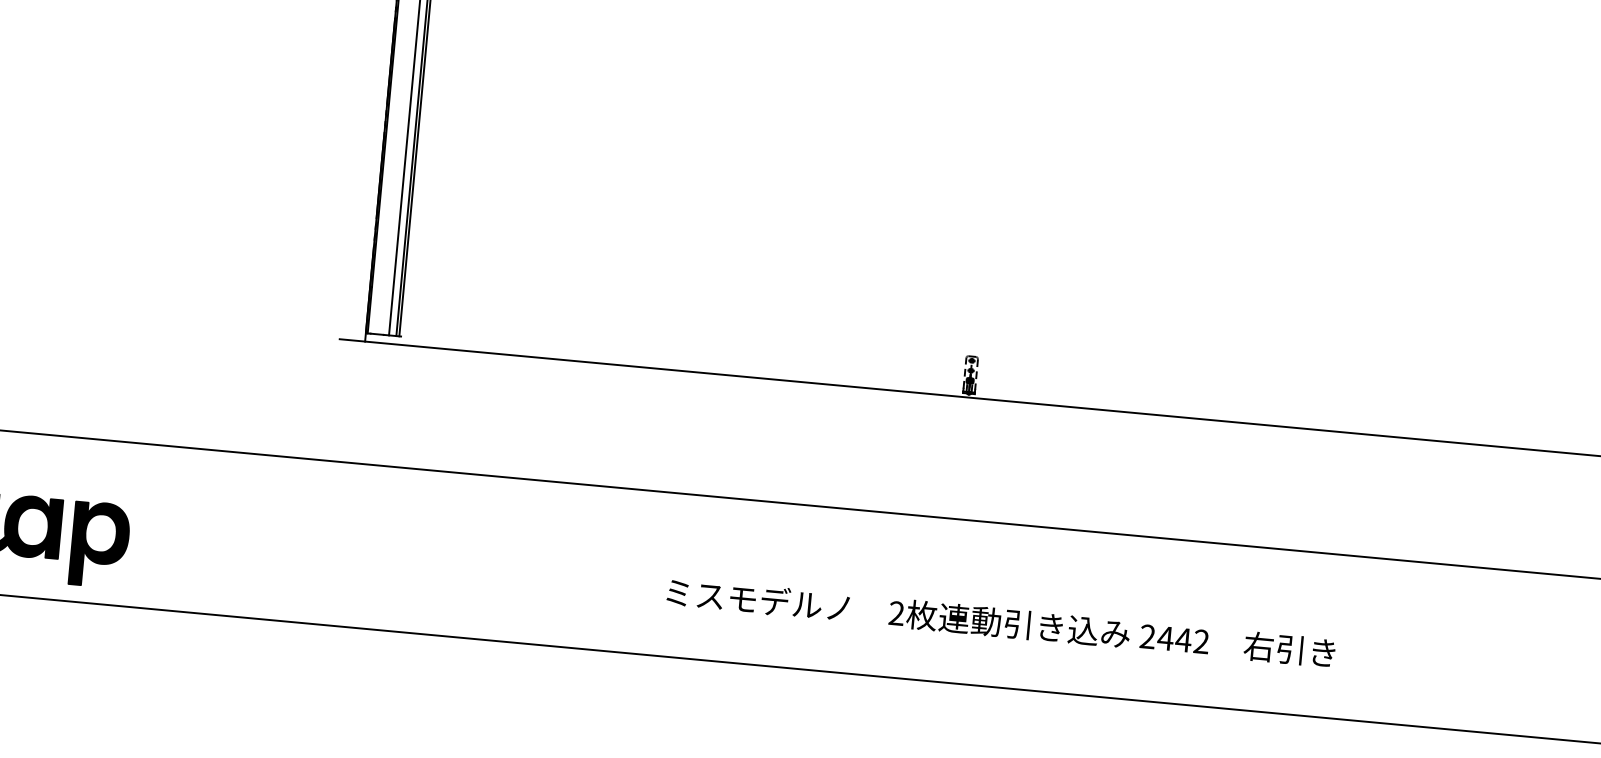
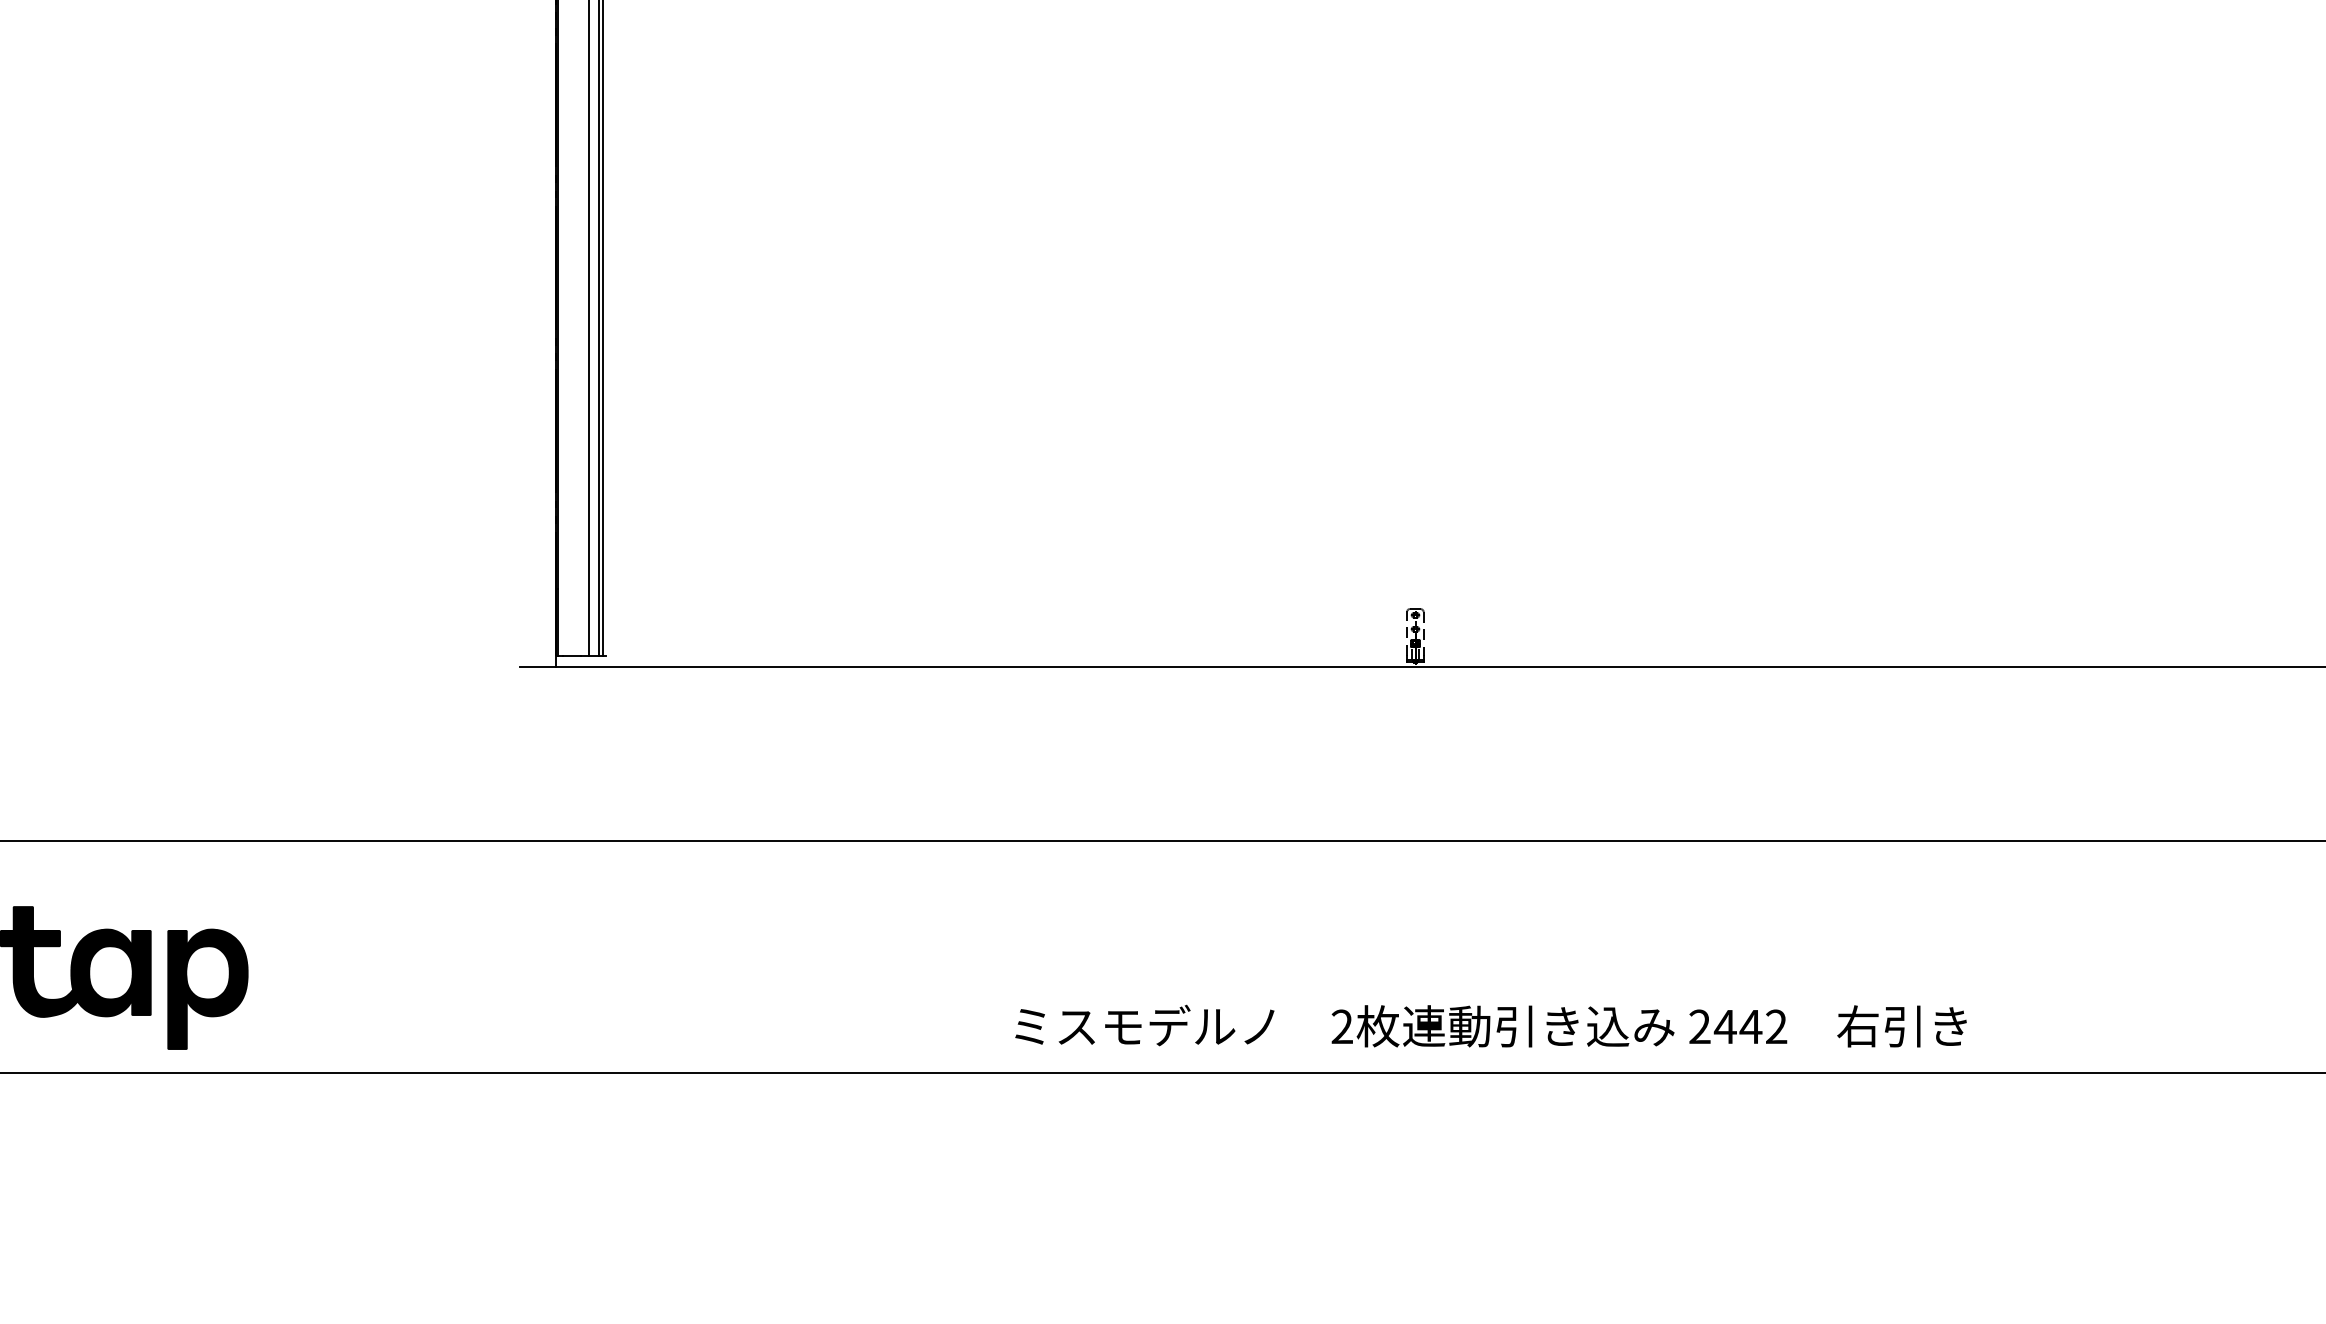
text: (1000, 622) -> (1490, 1025), moved

